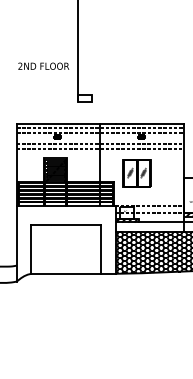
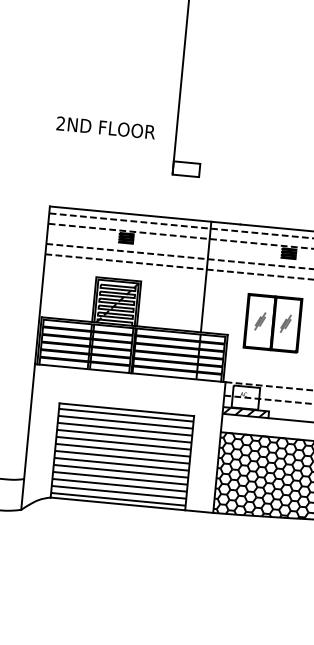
text: (43, 65) -> (105, 126), moved
hatch: (66, 249) -> (123, 457), added

